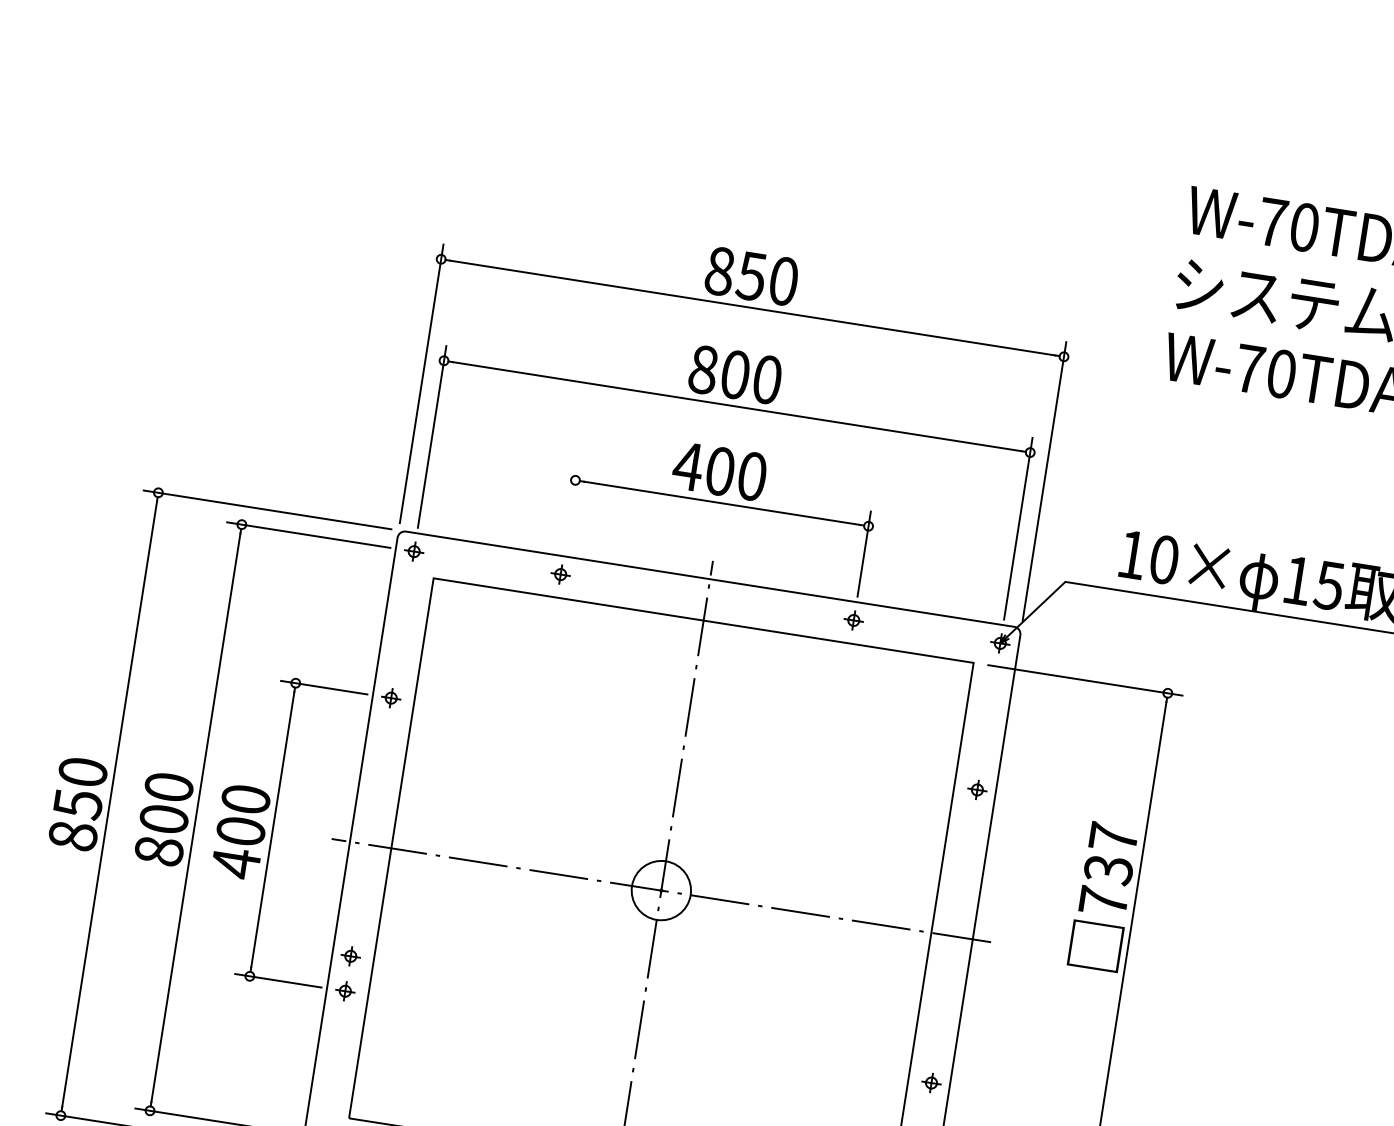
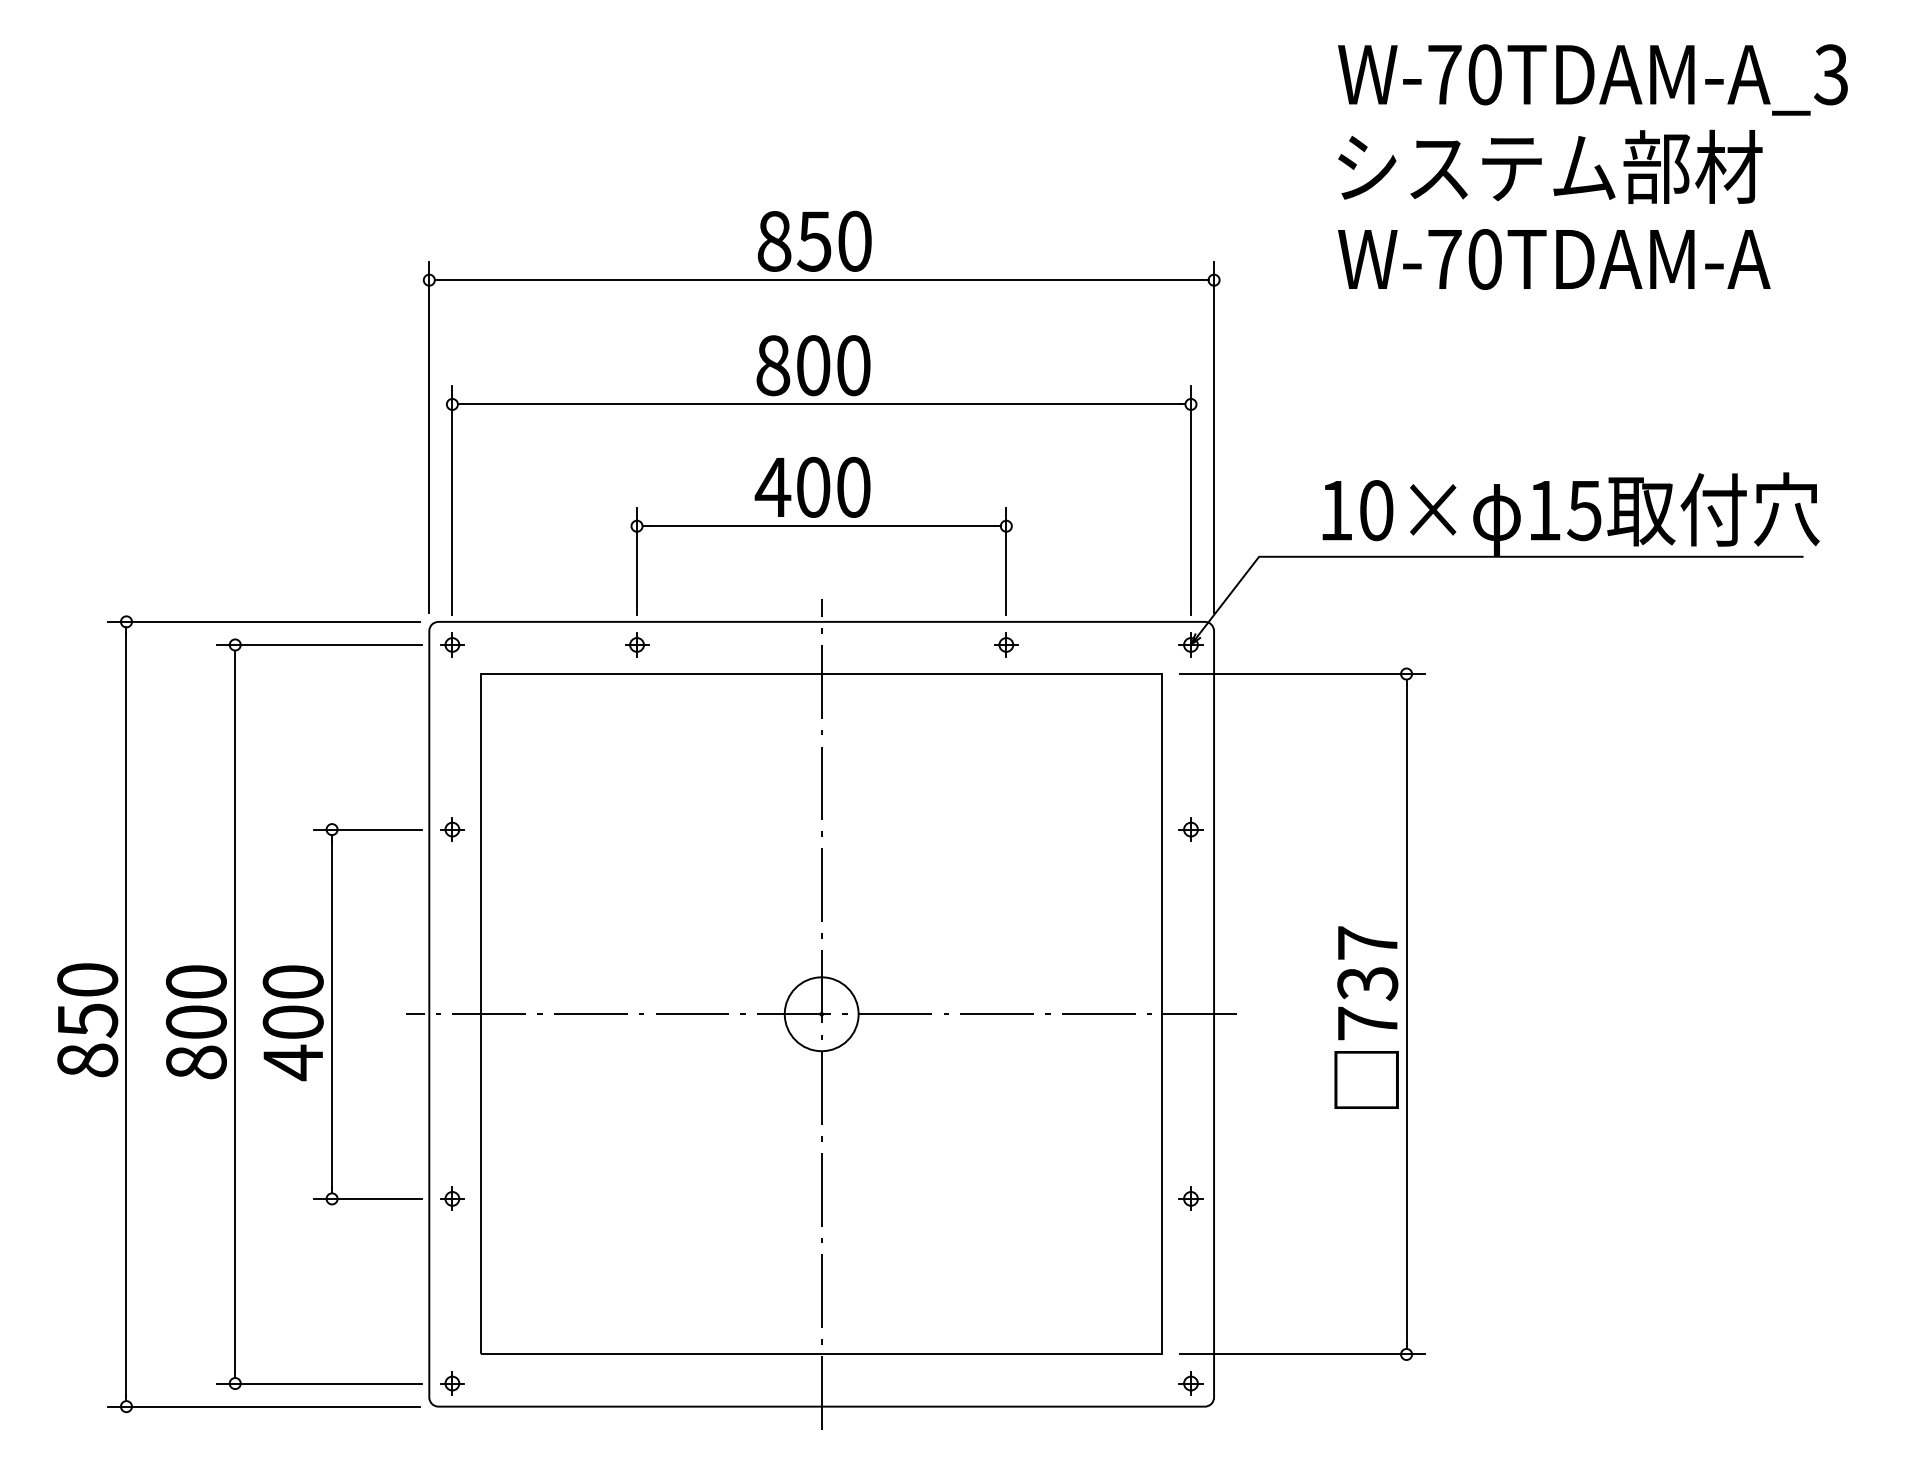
line: (571, 507) -> (637, 560), added
text: (1103, 896) -> (1366, 1017), moved
part: (350, 956) -> (452, 1154), removed

